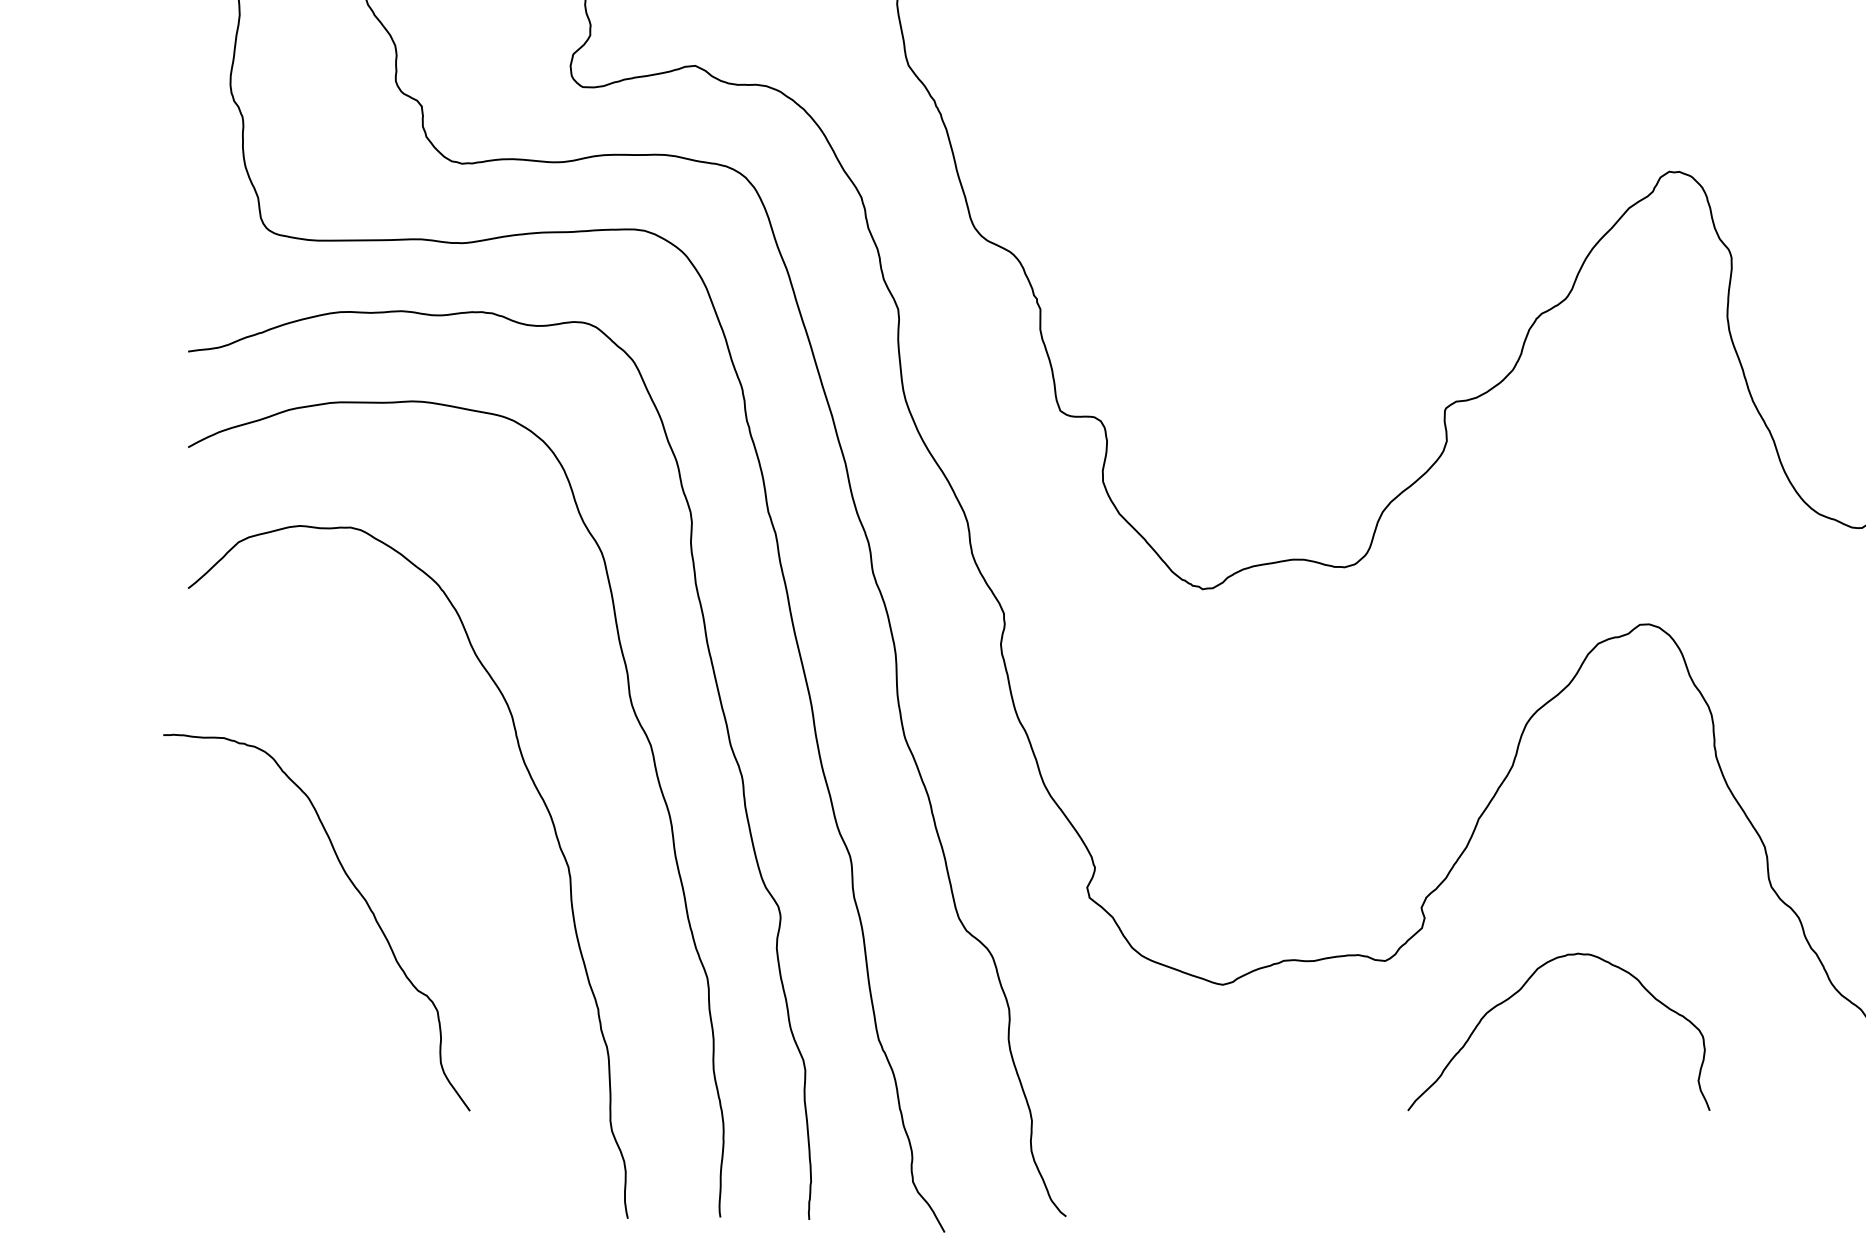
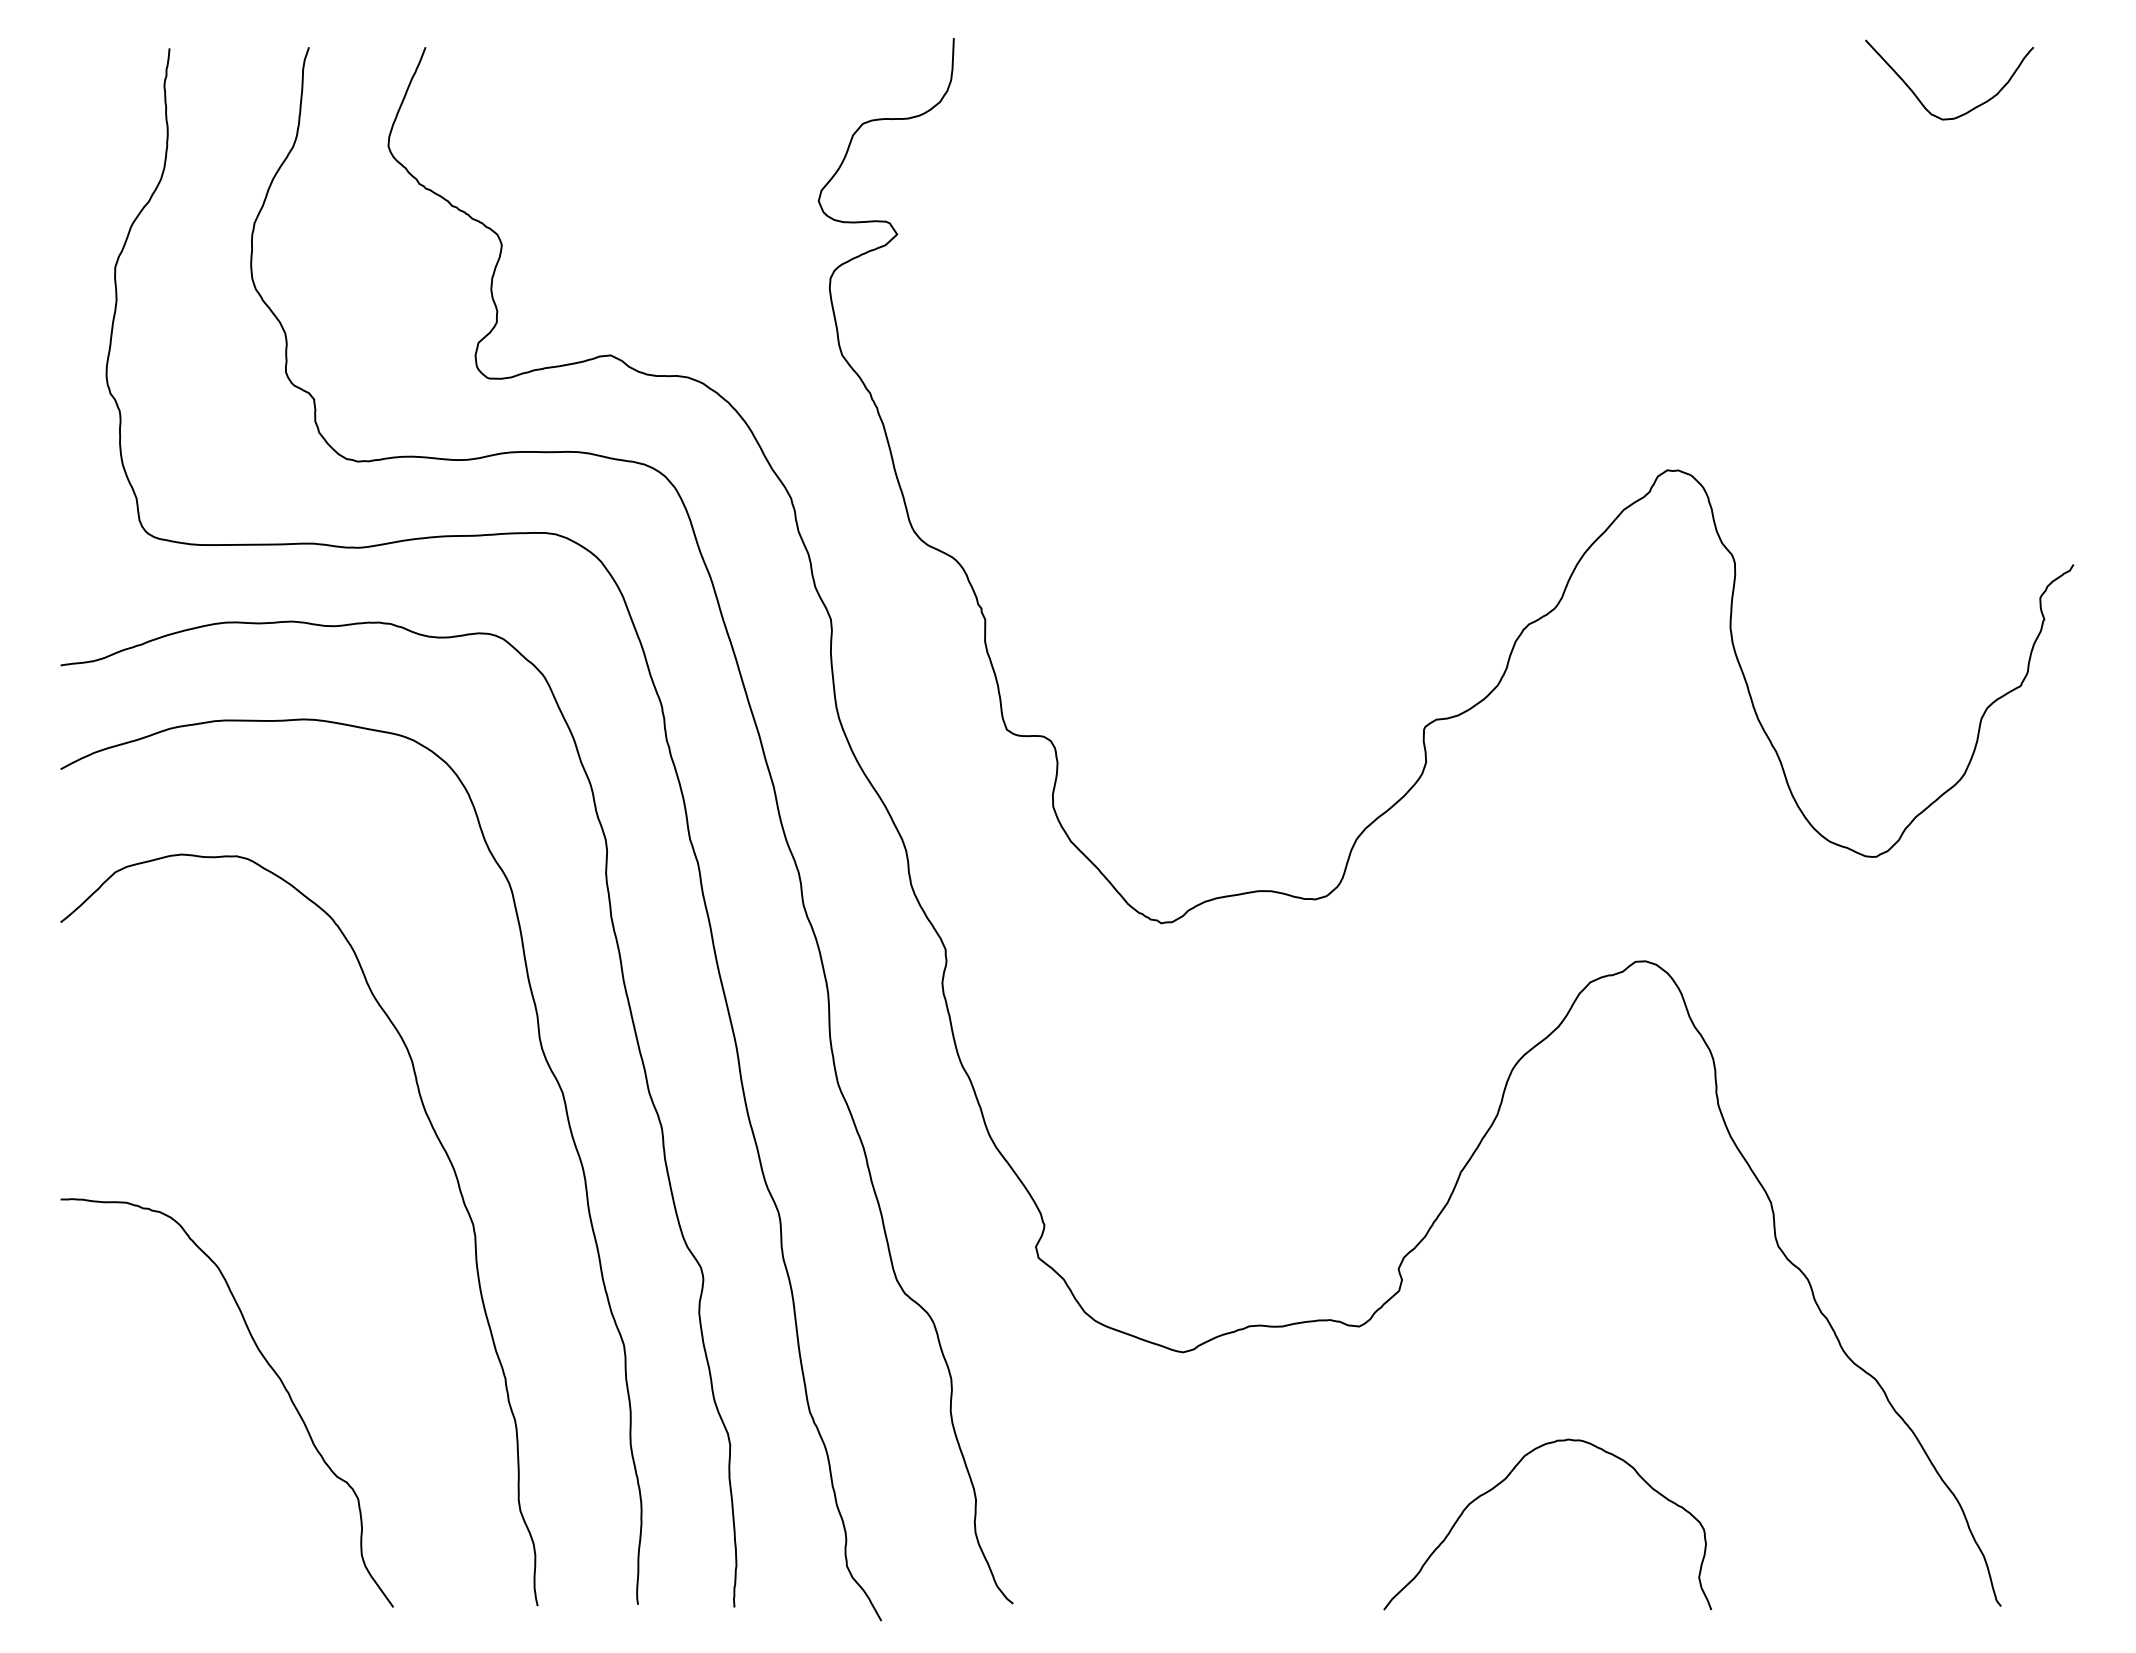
curve: (357, 891) -> (271, 1369), moved
curve: (1520, 990) -> (1506, 1479), moved

